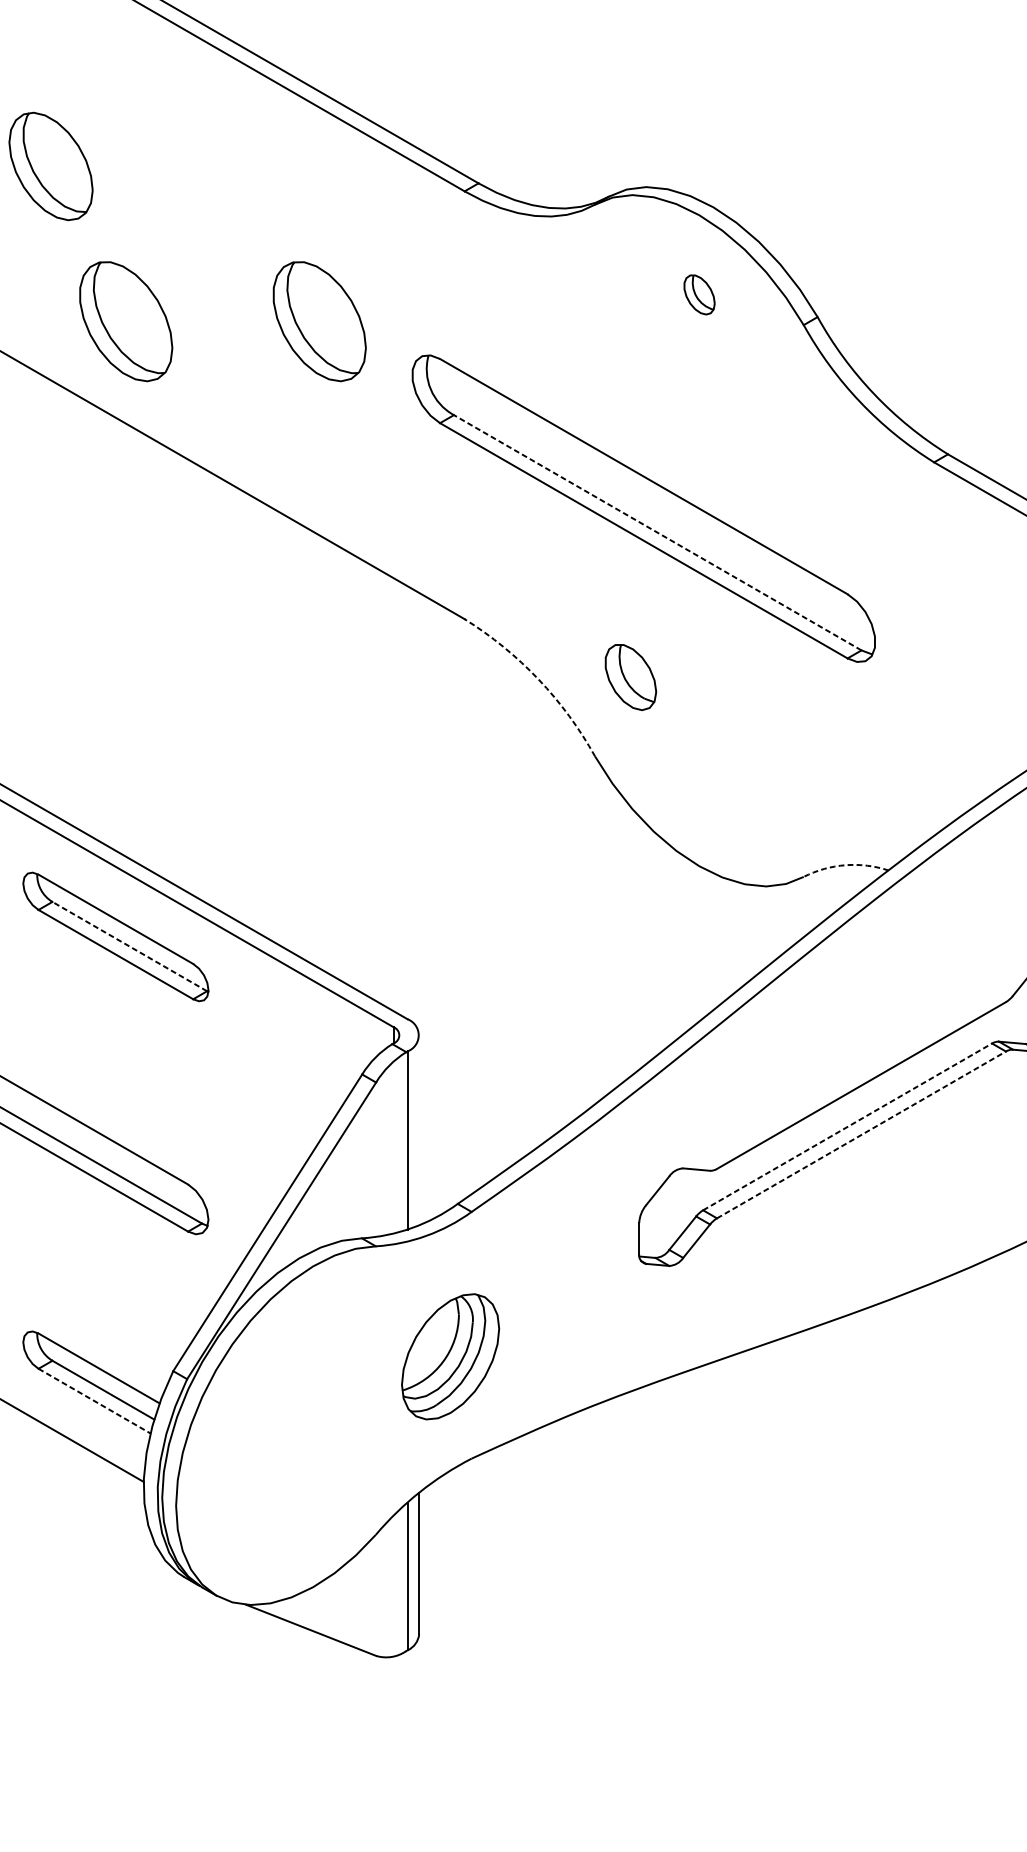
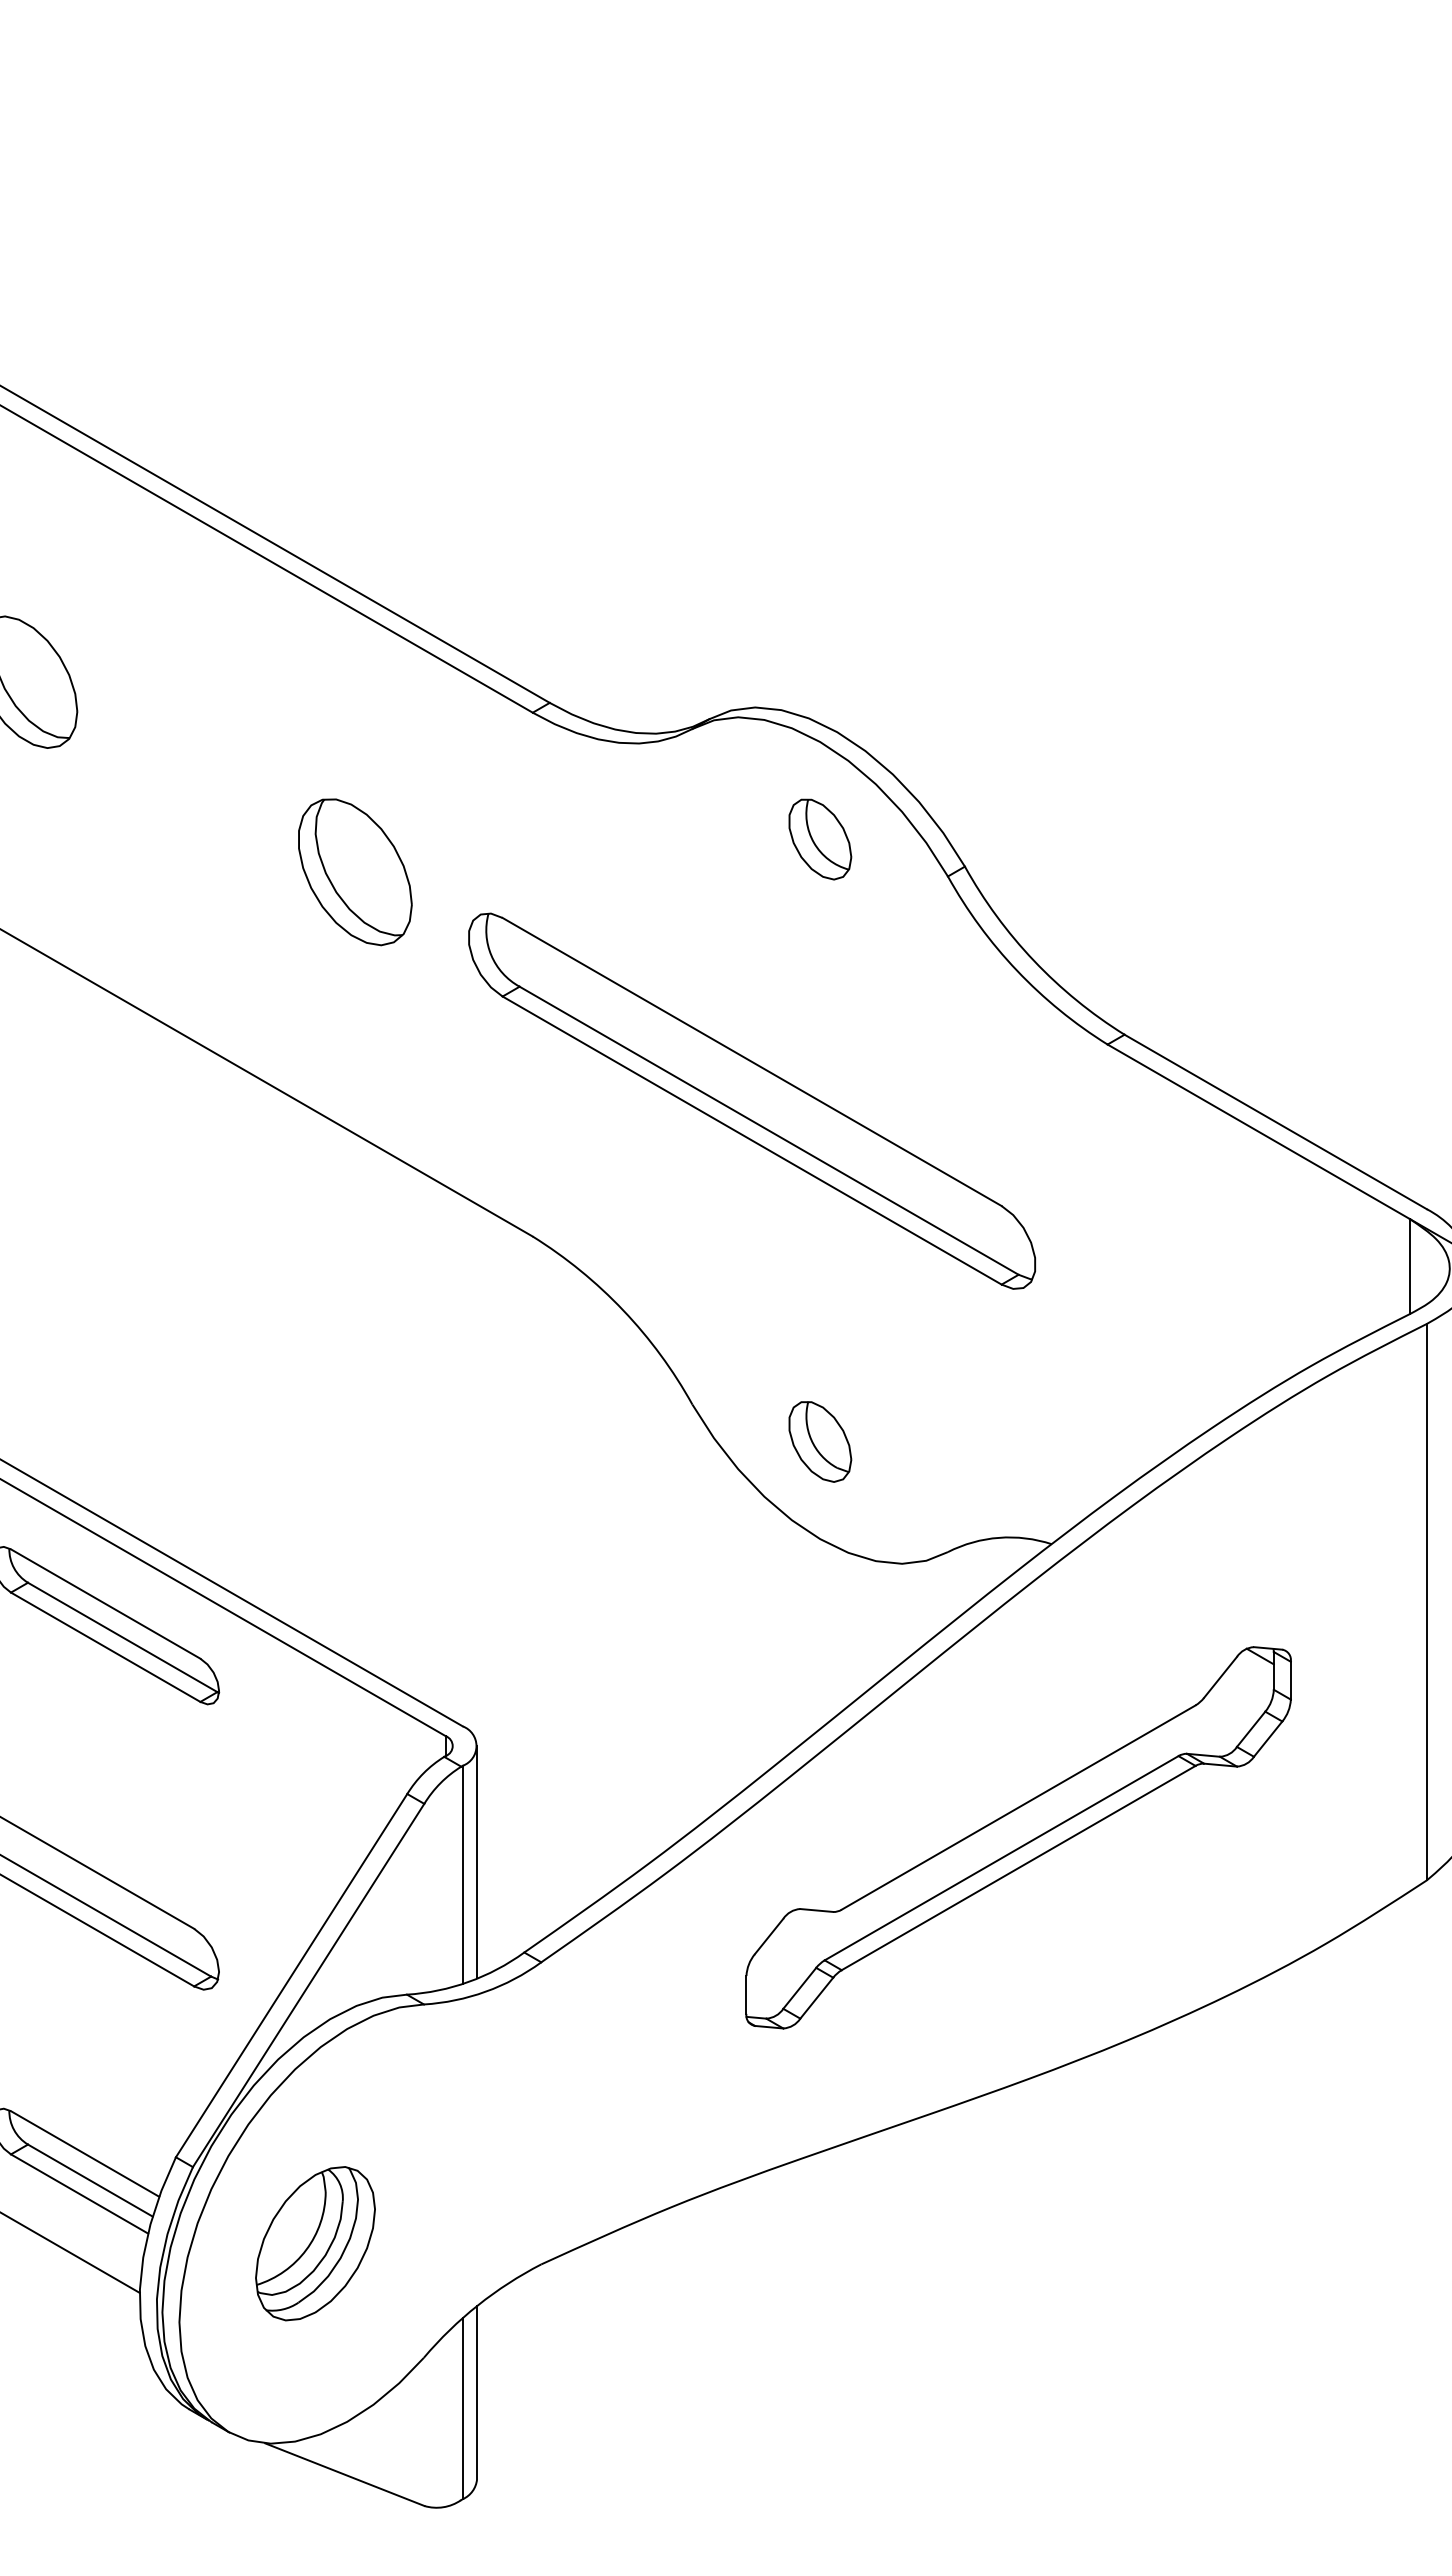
part: (699, 294) -> (820, 839), size x1.67
part: (126, 321) -> (118, 872), removed
line: (657, 532) -> (768, 1130), dashed -> solid
part: (631, 677) -> (820, 1441), moved
arc: (538, 679) -> (623, 1310), dashed -> solid
arc: (845, 864) -> (999, 1537), dashed -> solid
line: (129, 946) -> (122, 1637), dashed -> solid
line: (848, 1126) -> (1002, 1857), dashed -> solid
line: (419, 1130) -> (477, 1862), added
line: (862, 1134) -> (1019, 1867), dashed -> solid
part: (450, 1356) -> (315, 2243), moved
line: (95, 1401) -> (80, 2194), dashed -> solid

